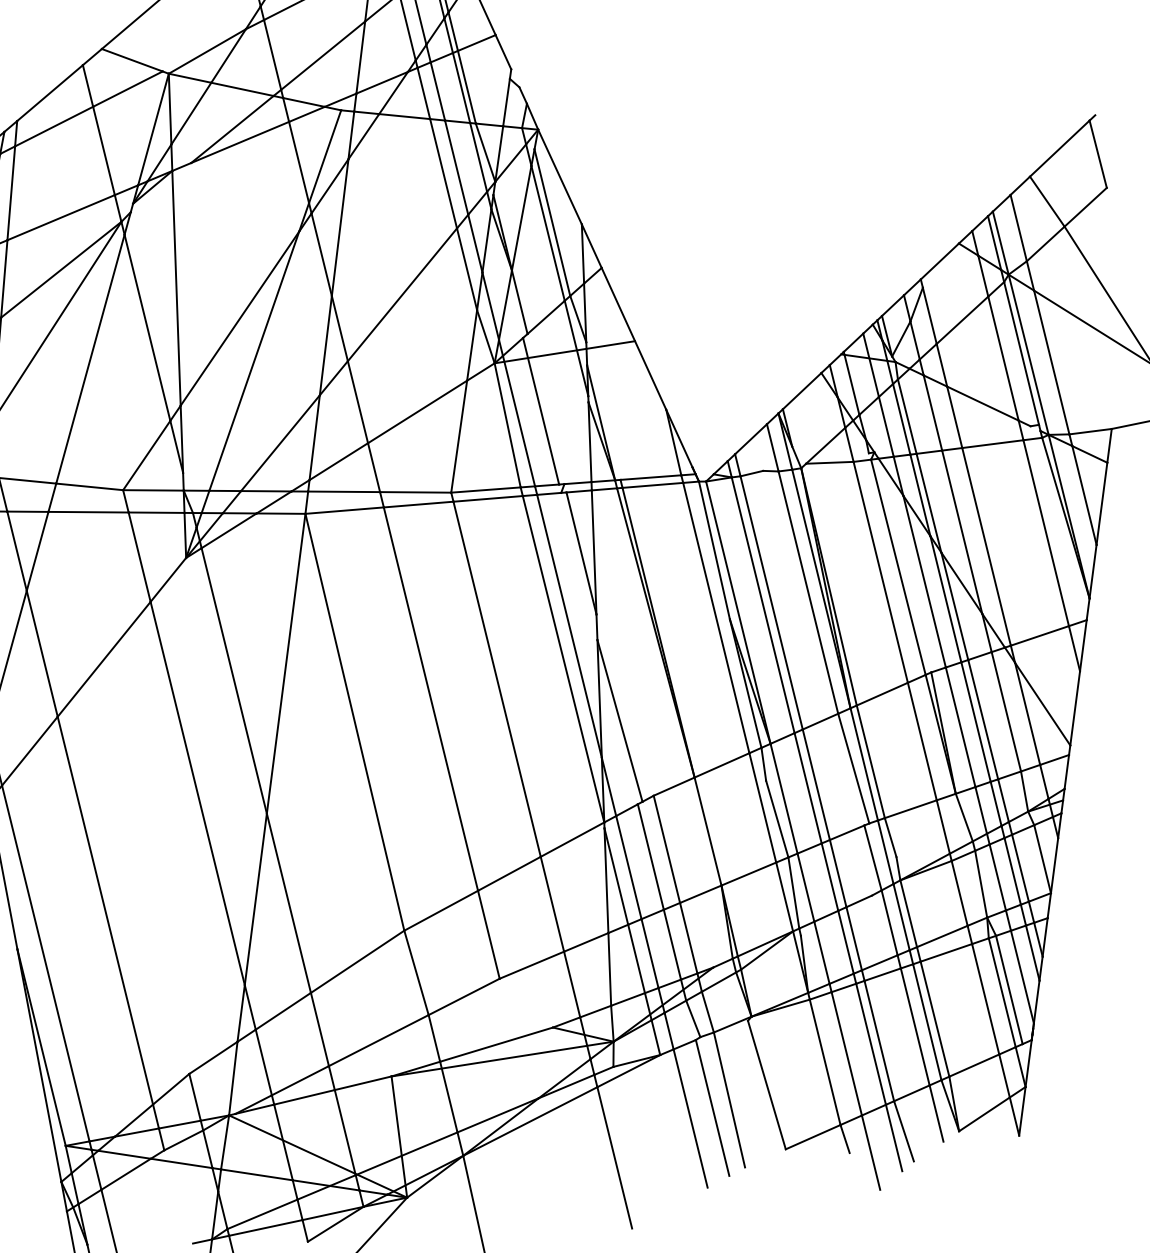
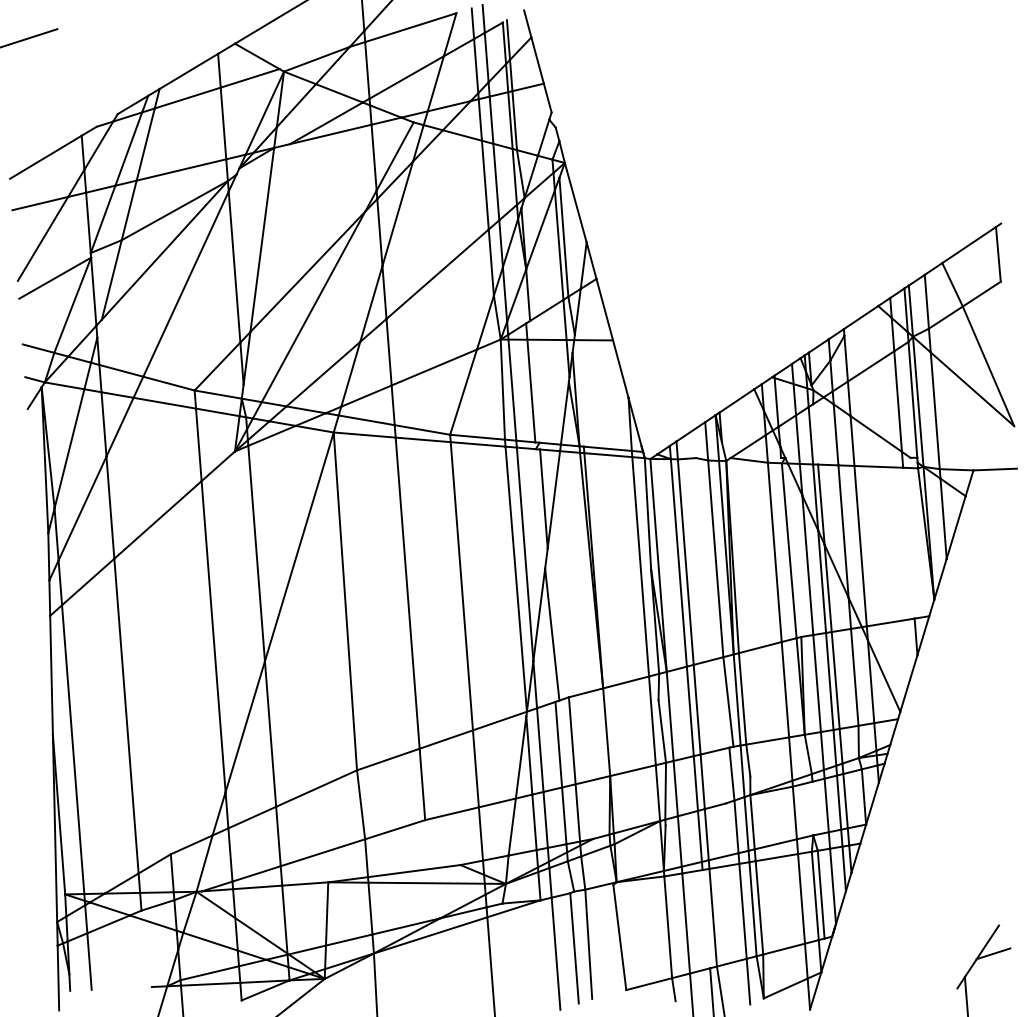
line: (907, 416) -> (815, 434), removed
line: (1045, 532) -> (908, 542), removed
line: (980, 884) -> (812, 808), removed
line: (871, 1044) -> (706, 919), removed

